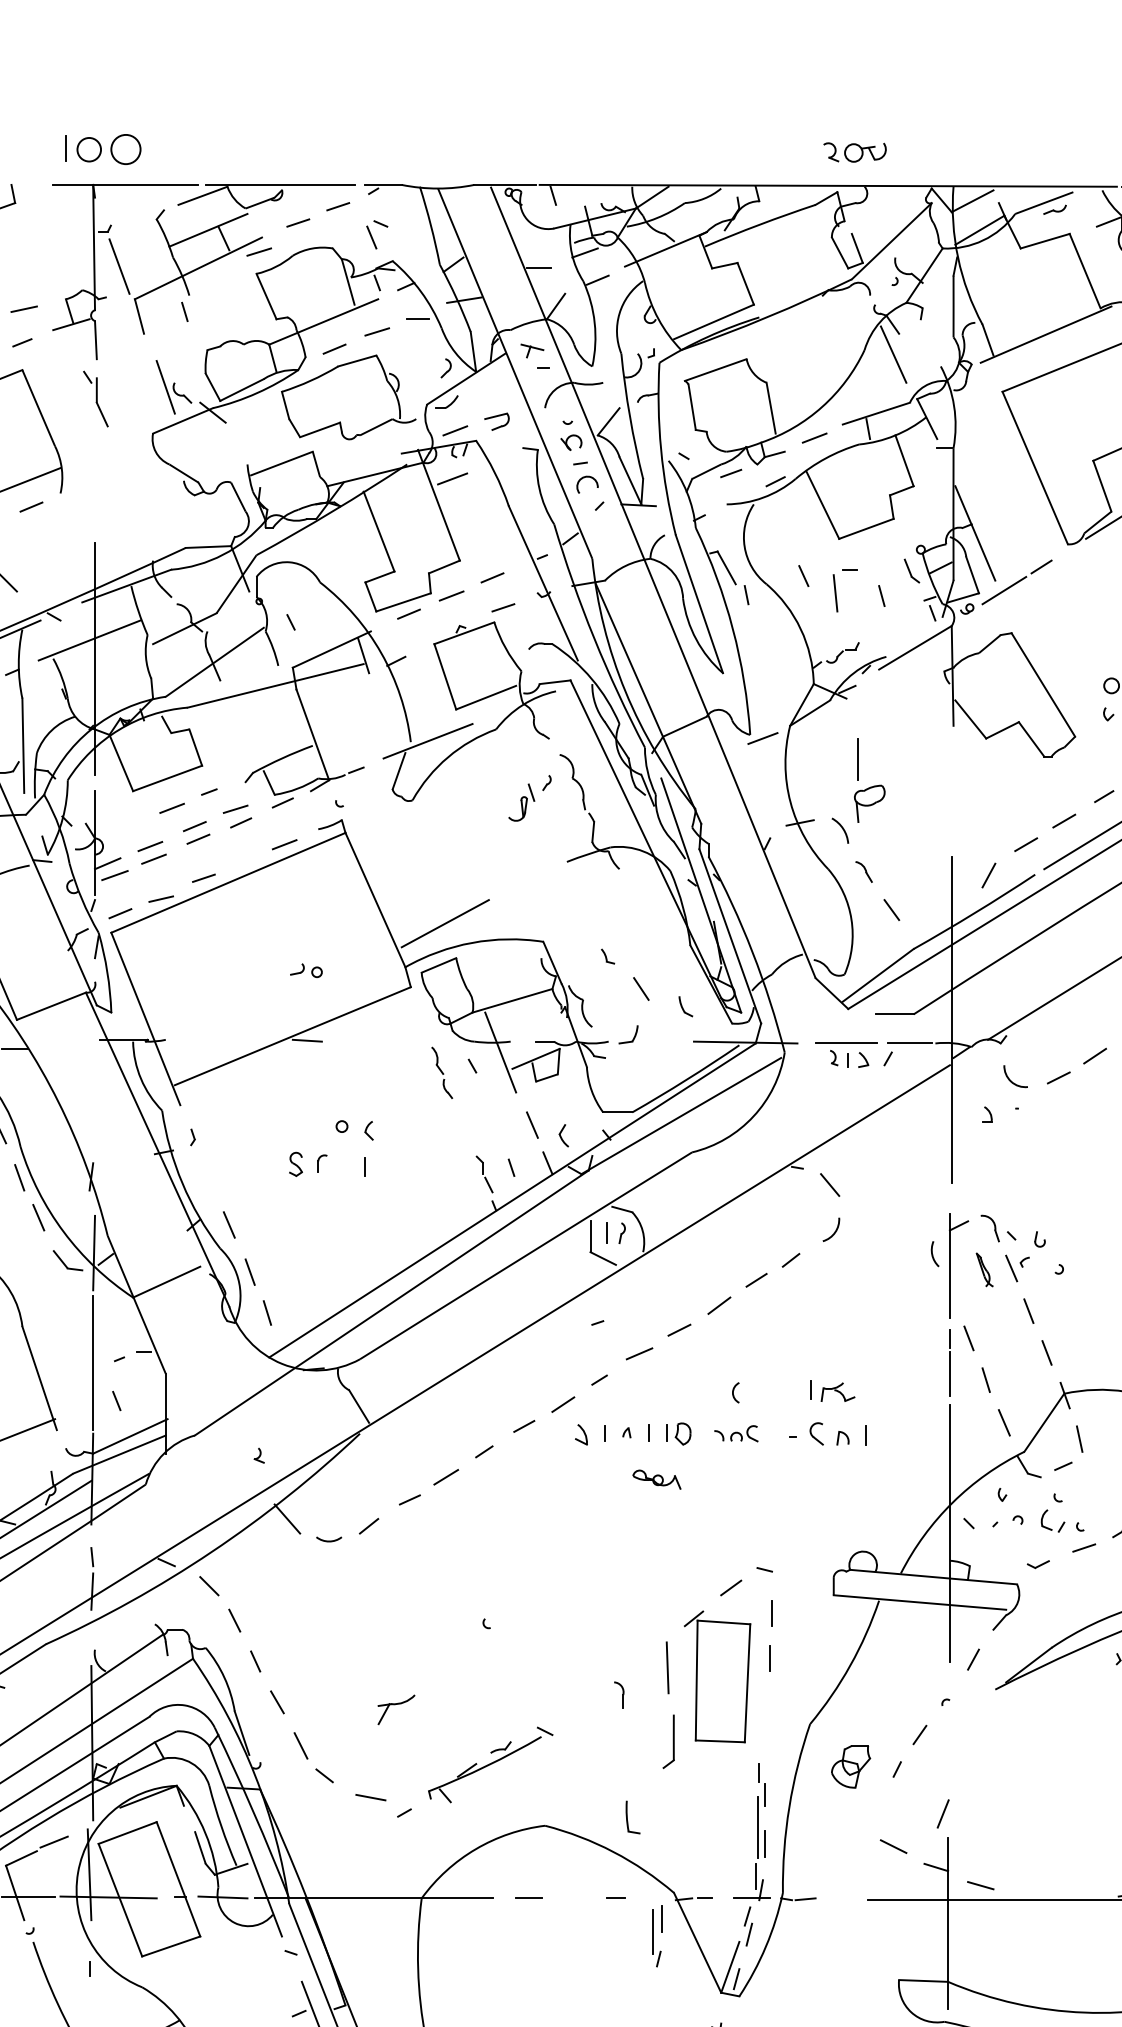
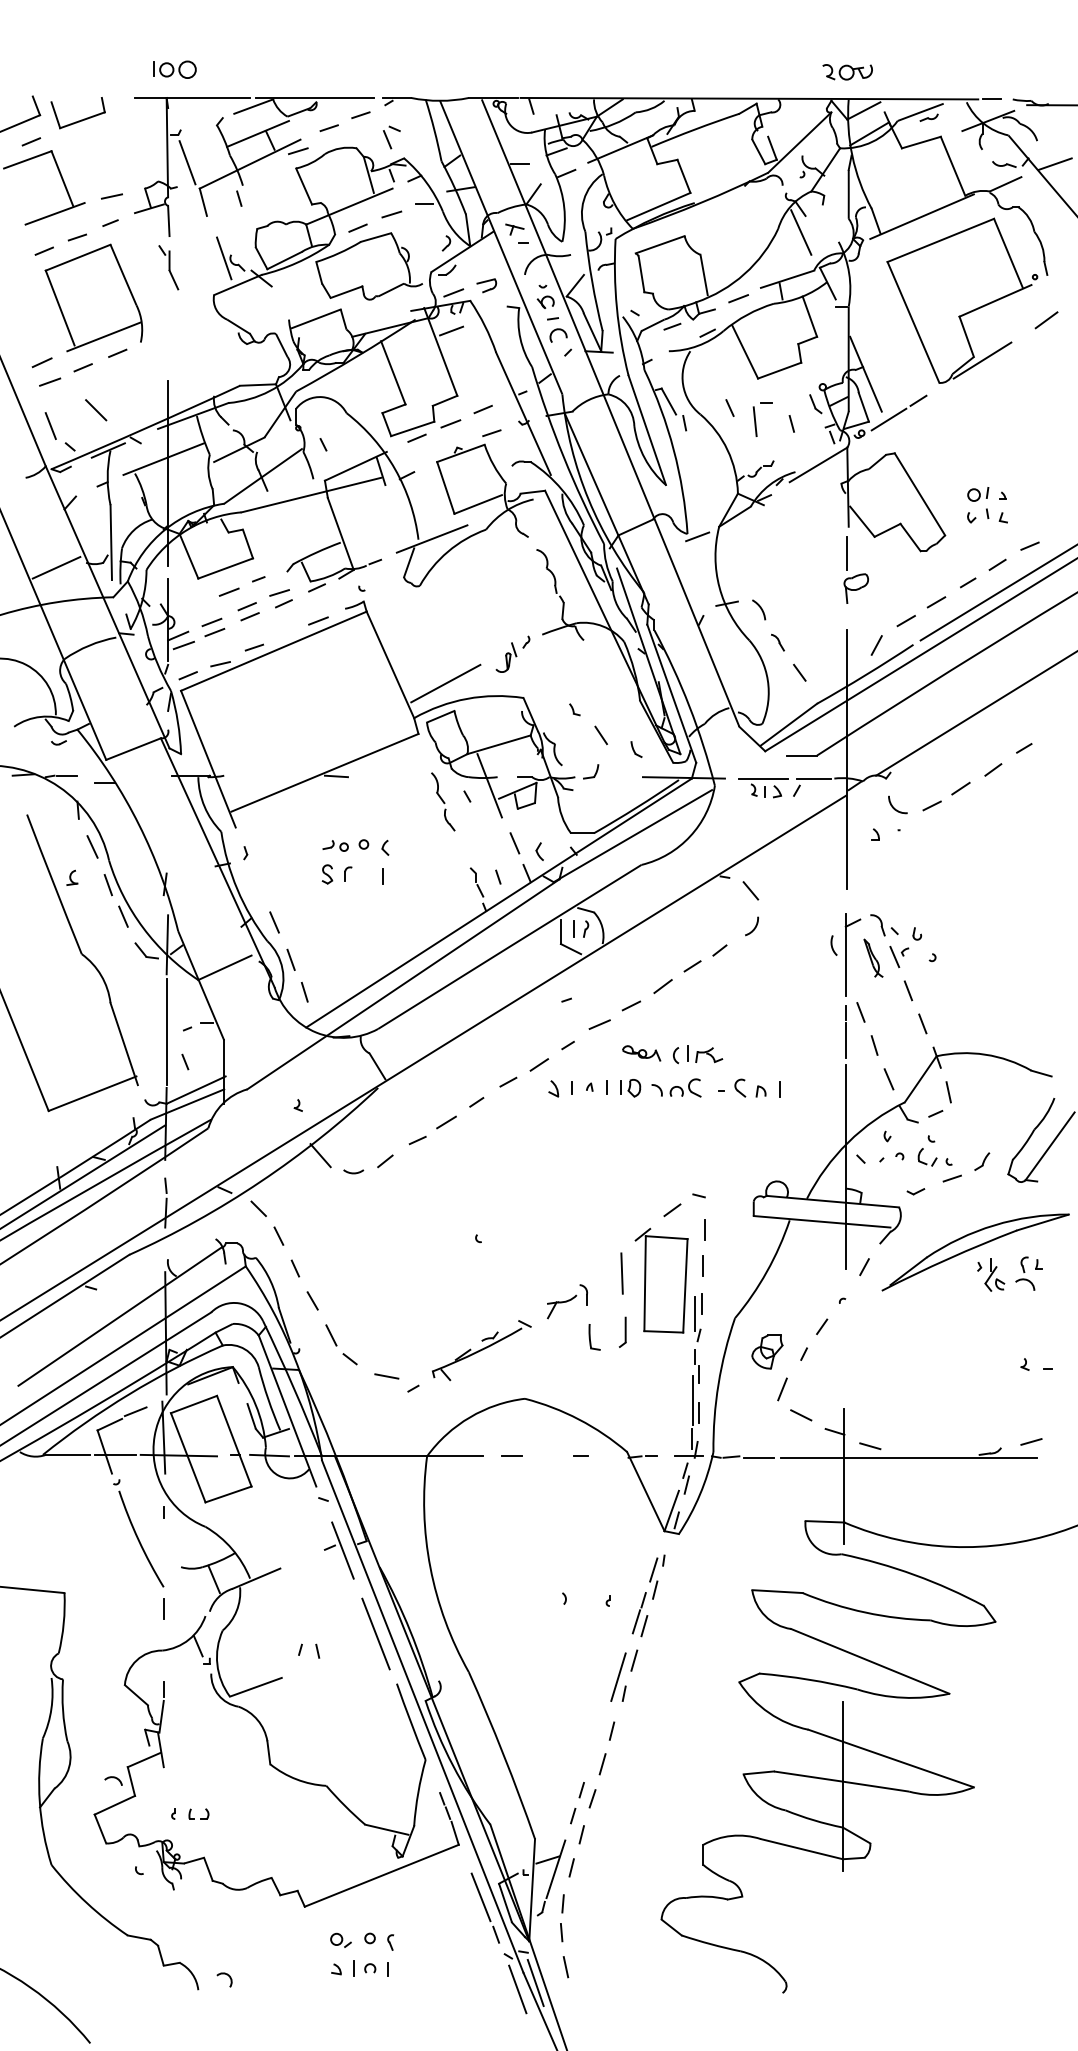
part: (103, 149) -> (174, 69), size x0.71
part: (854, 152) -> (847, 72), moved
part: (868, 779) -> (855, 569), moved
part: (529, 797) -> (512, 653), moved
part: (306, 970) -> (335, 845), moved
part: (442, 1072) -> (443, 801), size x1.43
part: (984, 1269) -> (873, 957), size x1.43
part: (833, 1391) -> (705, 1054), moved
part: (736, 1433) -> (676, 1087), size x1.43
part: (656, 1479) -> (641, 1053), moved
part: (396, 1709) -> (562, 1306), moved
part: (668, 1740) -> (622, 1331), size x0.71
line: (943, 1814) -> (782, 1389), moved
part: (632, 1817) -> (594, 1337), moved
line: (839, 1899) -> (758, 1457), added
part: (658, 1936) -> (698, 1317), moved

